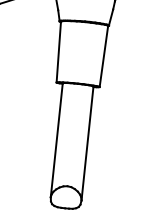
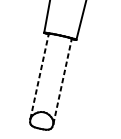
line: (56, 139) -> (39, 75), solid -> dashed
line: (87, 142) -> (62, 80), solid -> dashed

